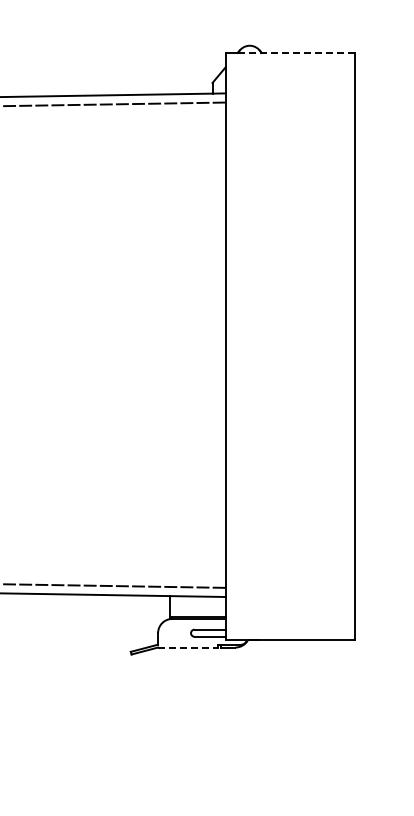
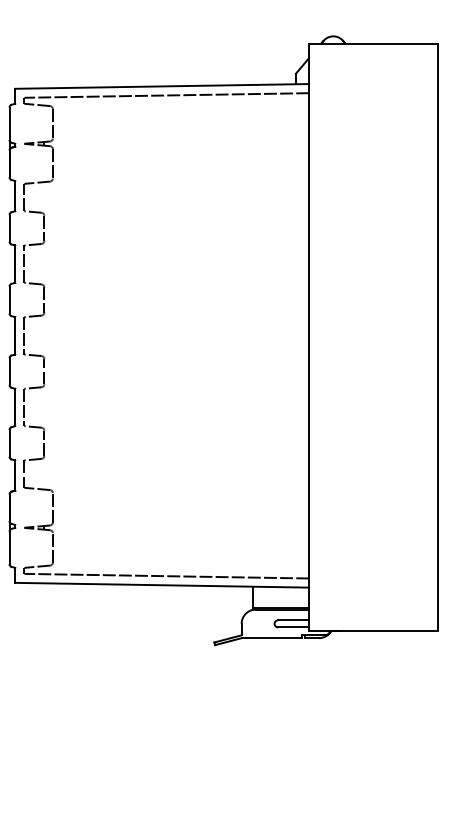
line: (296, 52) -> (380, 43), dashed -> solid
line: (188, 647) -> (272, 638), dashed -> solid

